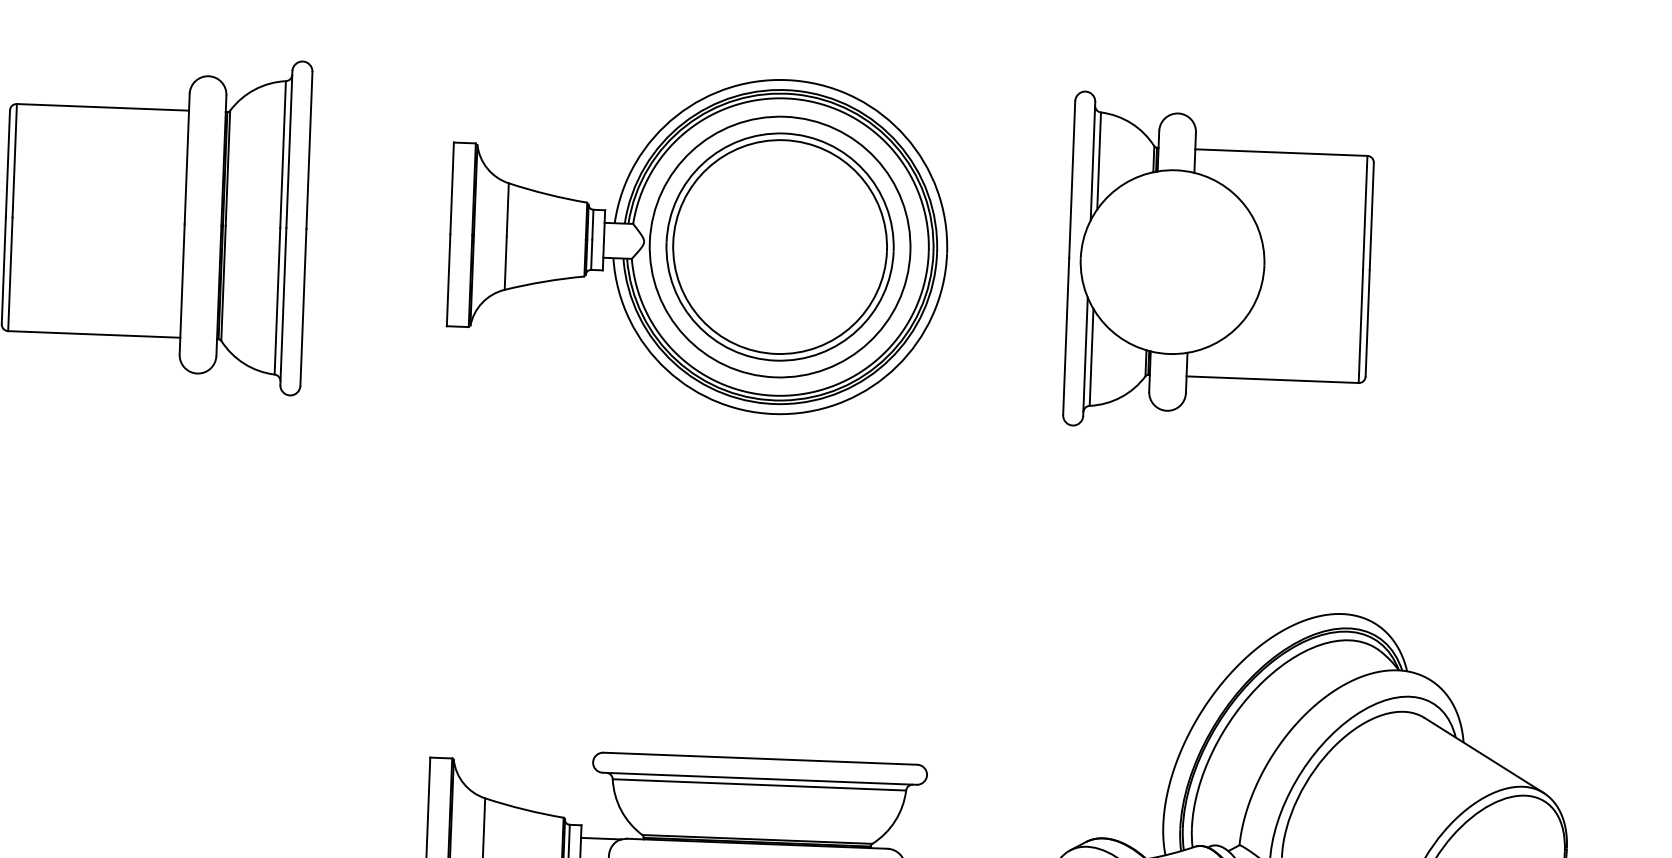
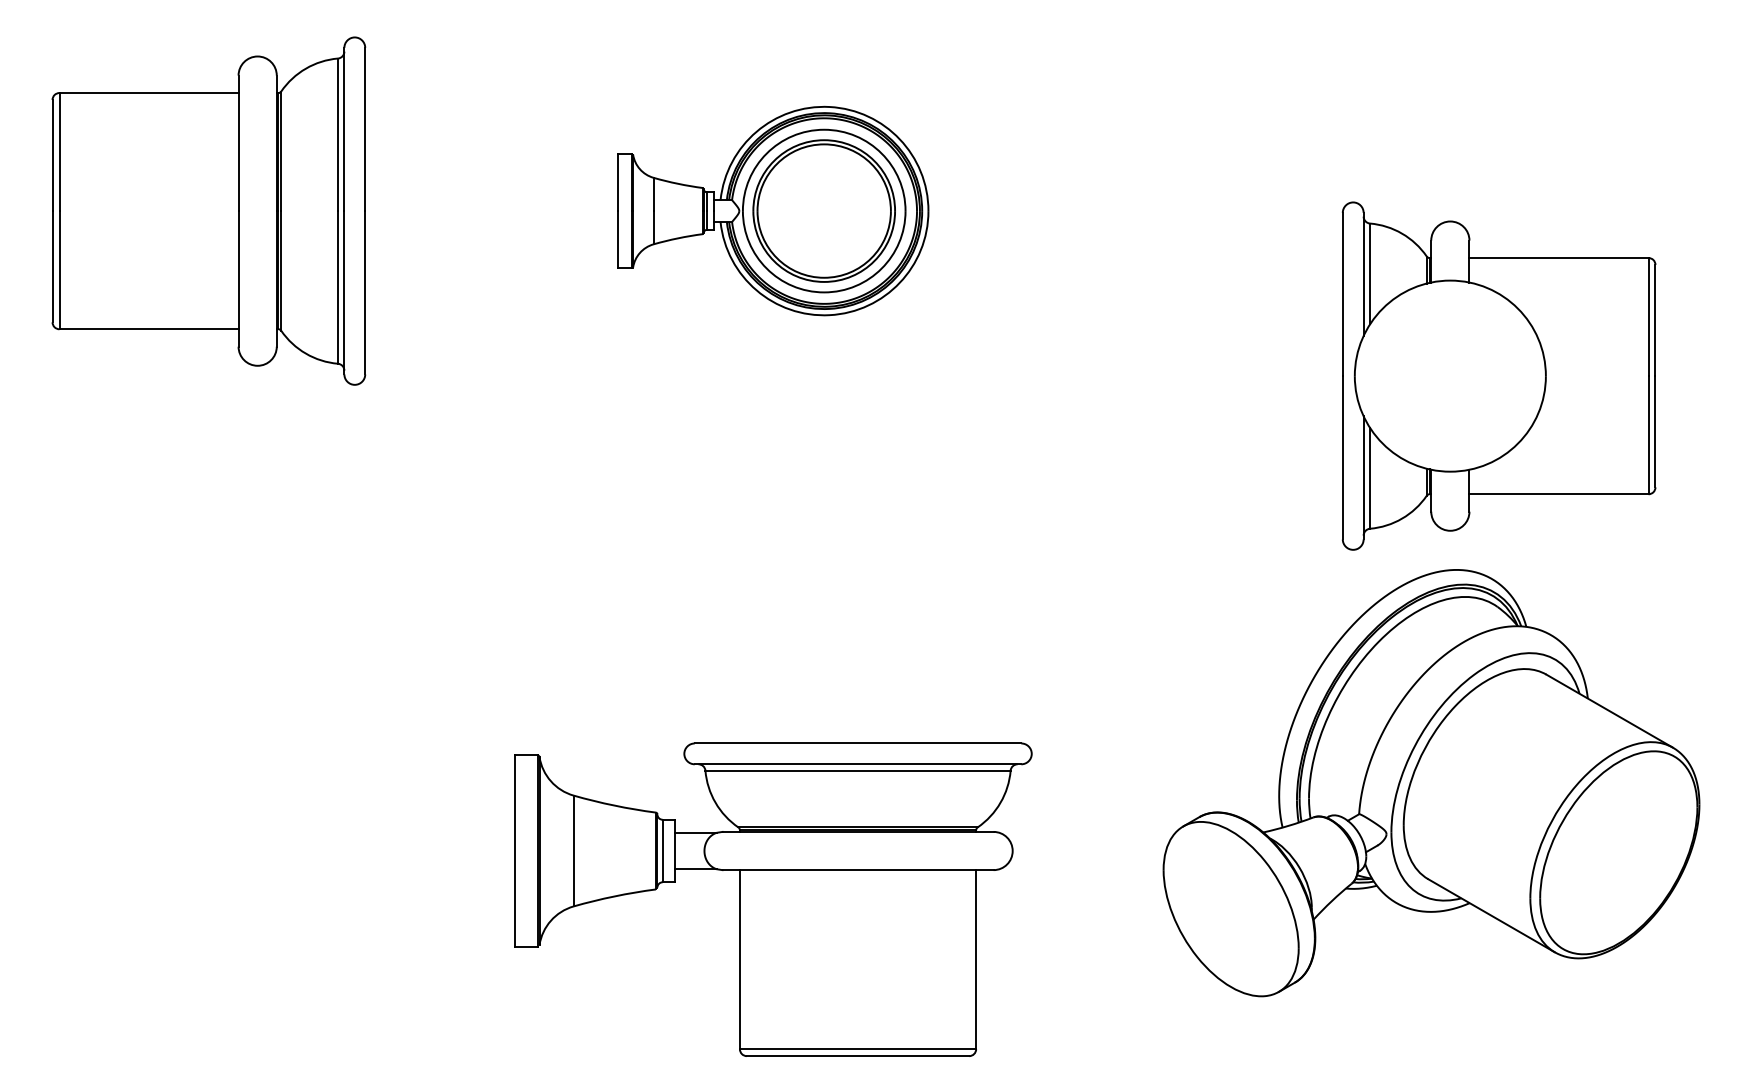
part: (698, 243) -> (773, 210), size x0.6
part: (1219, 263) -> (1499, 375), moved

